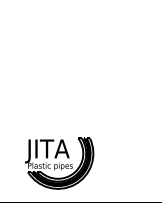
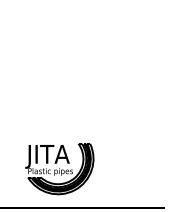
part: (59, 164) -> (59, 169), moved

